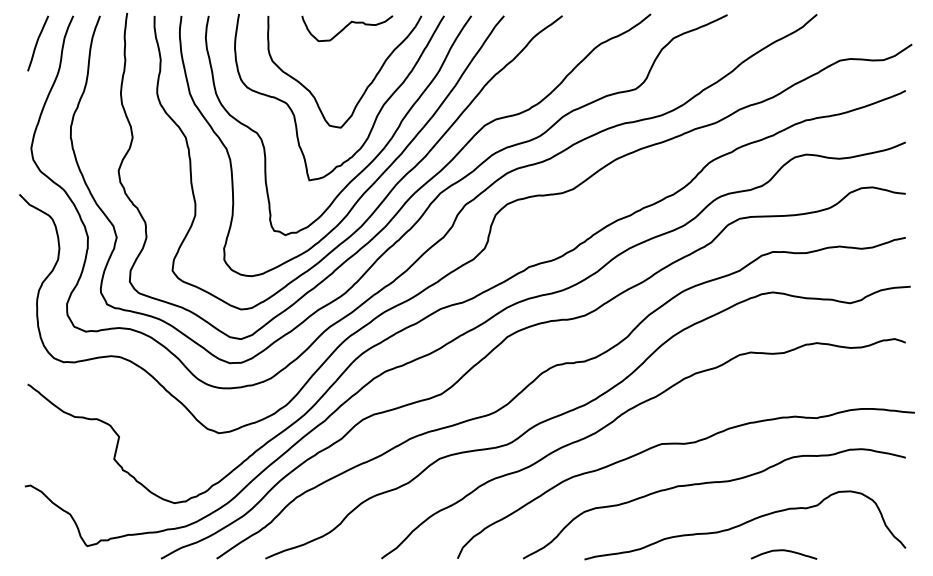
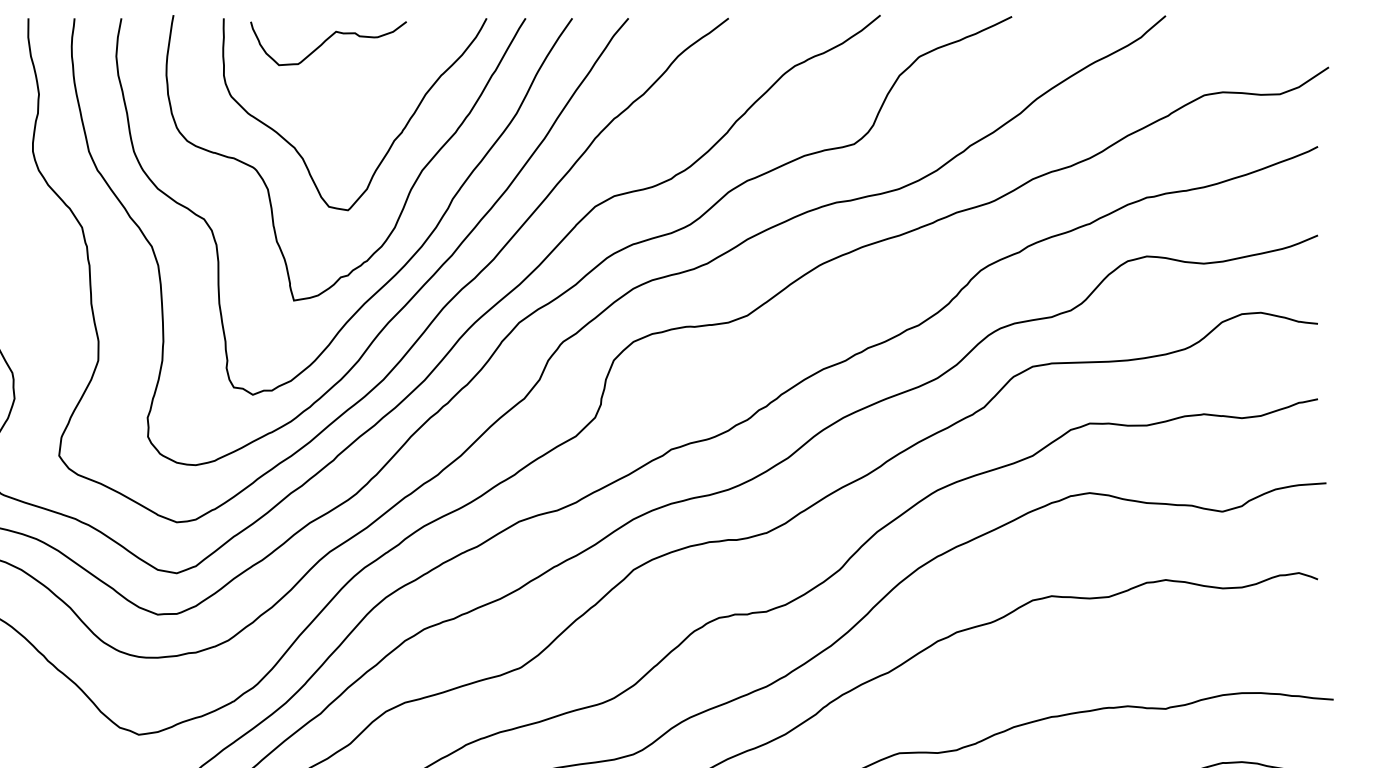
curve: (346, 27) -> (326, 41), moved

